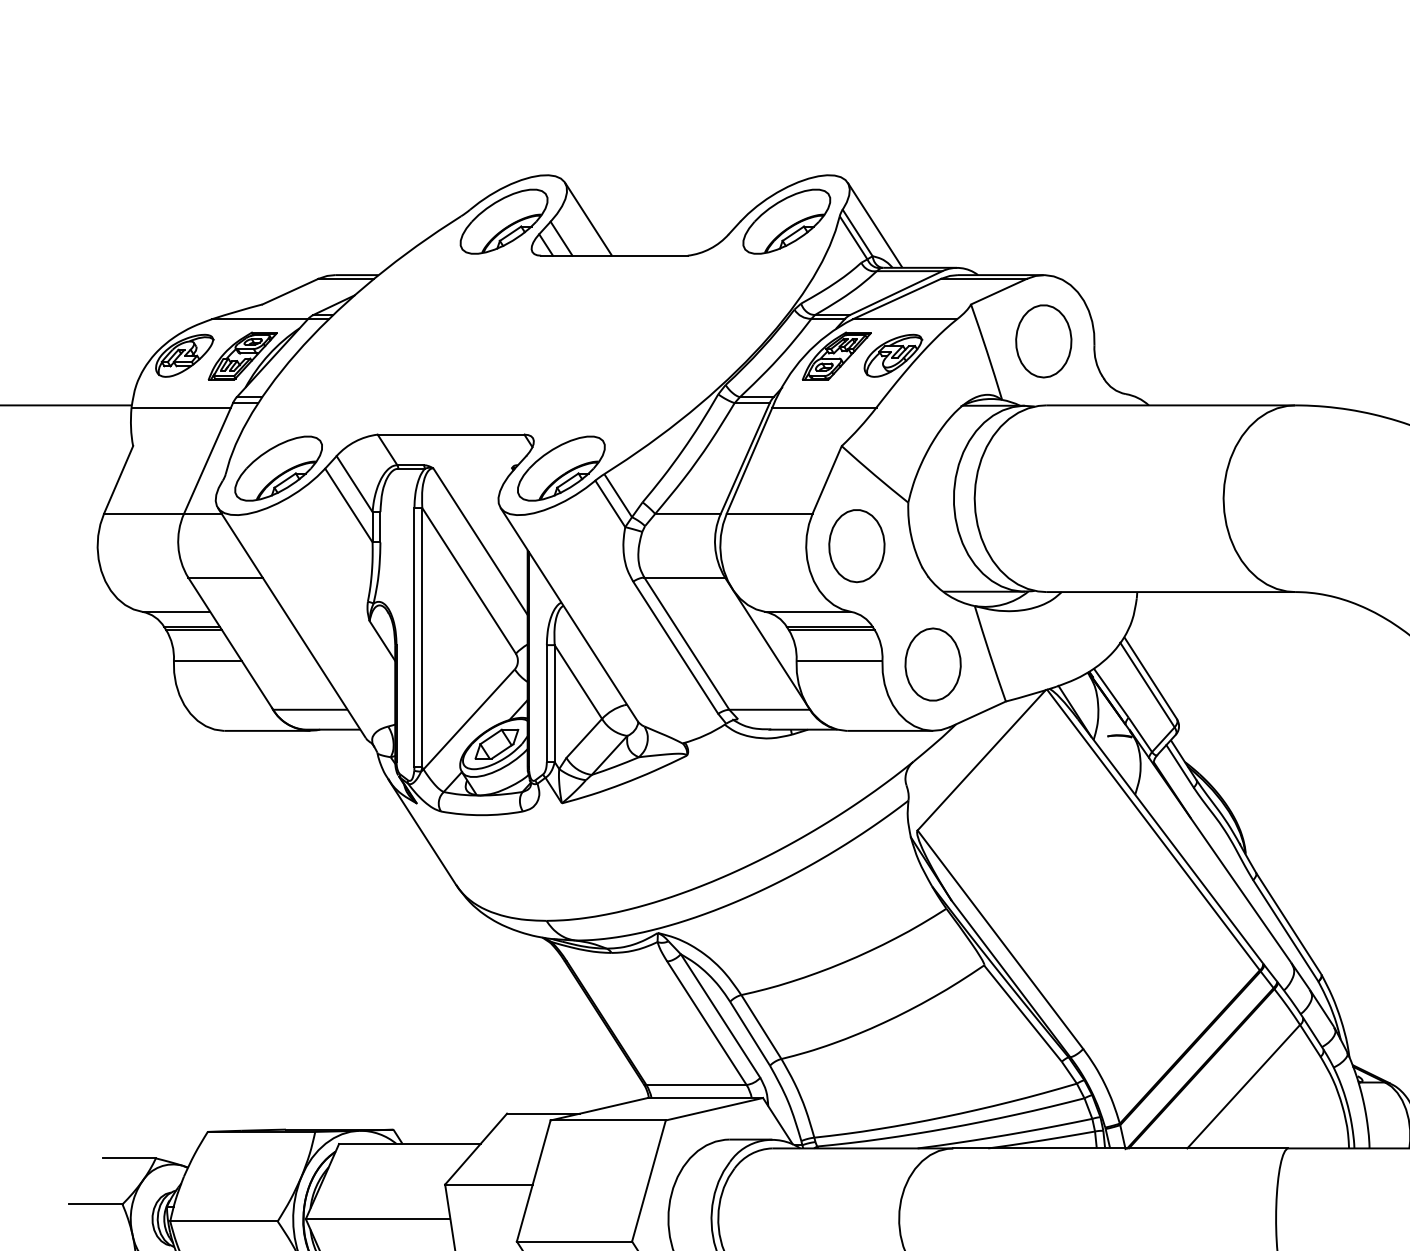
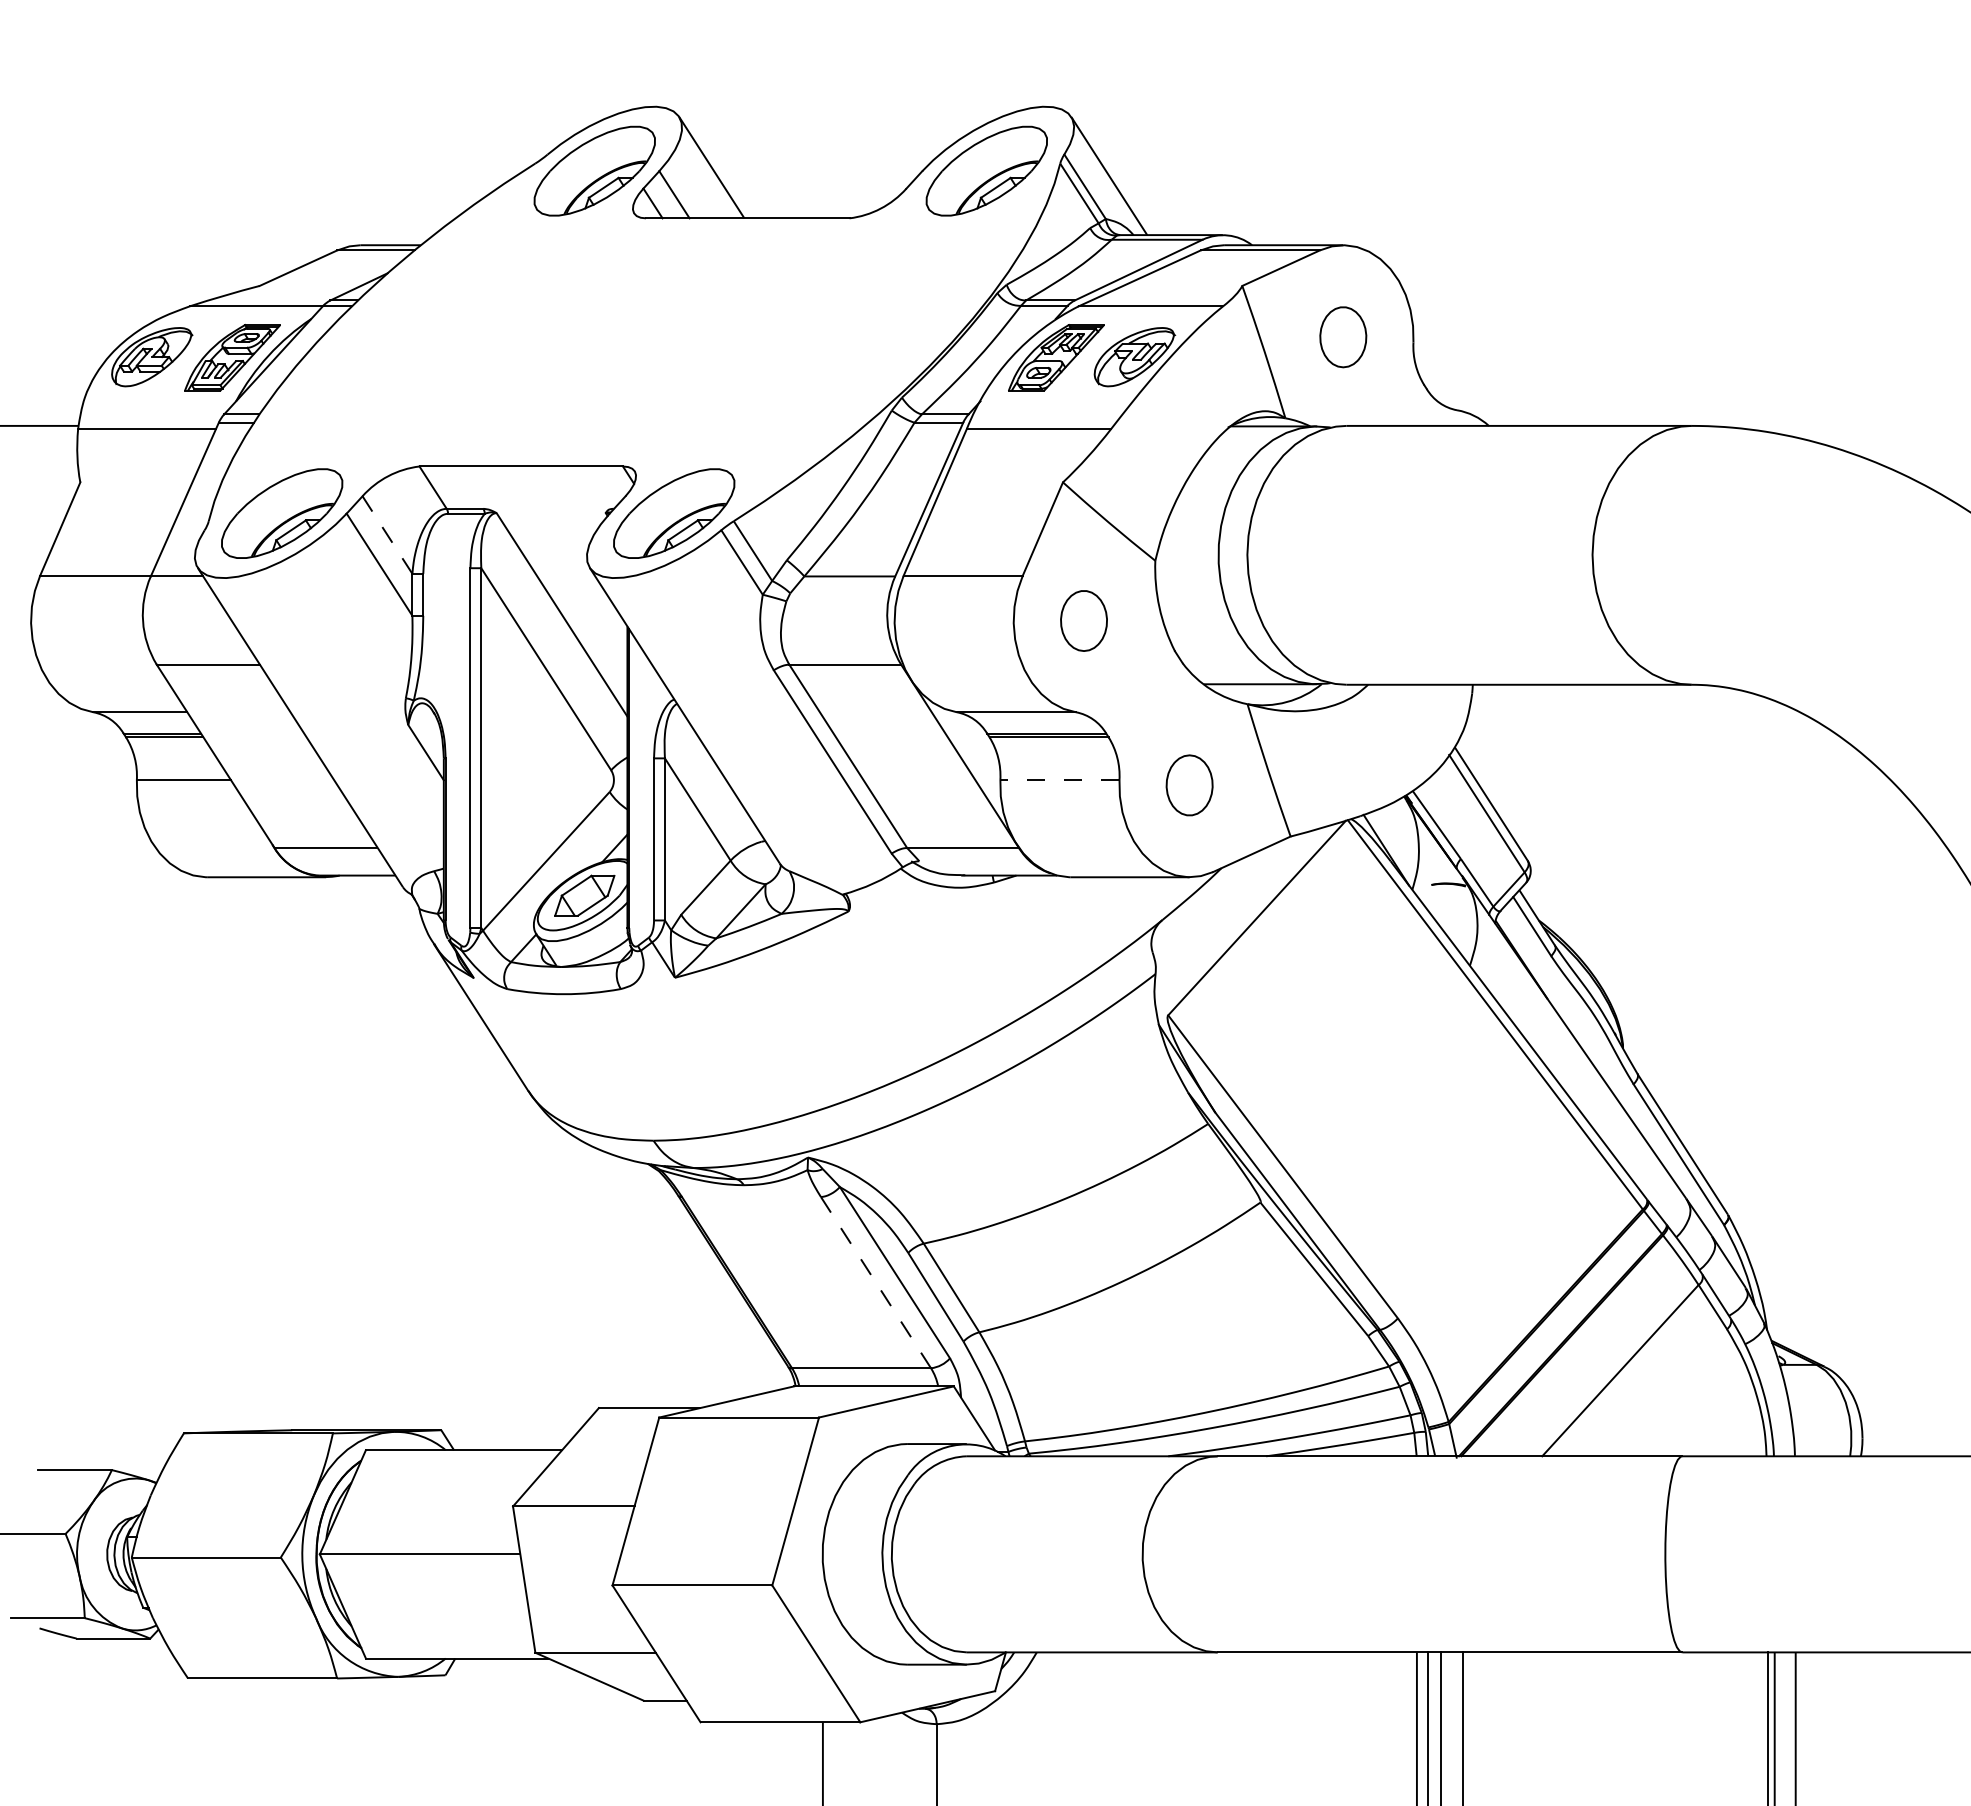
part: (1044, 341) -> (1343, 337), size x0.6
line: (354, 483) -> (387, 534), solid -> dashed
part: (856, 545) -> (1083, 620), size x0.6
line: (839, 661) -> (1059, 780), solid -> dashed
part: (932, 664) -> (1189, 785), size x0.6
line: (707, 1023) -> (876, 1282), solid -> dashed

